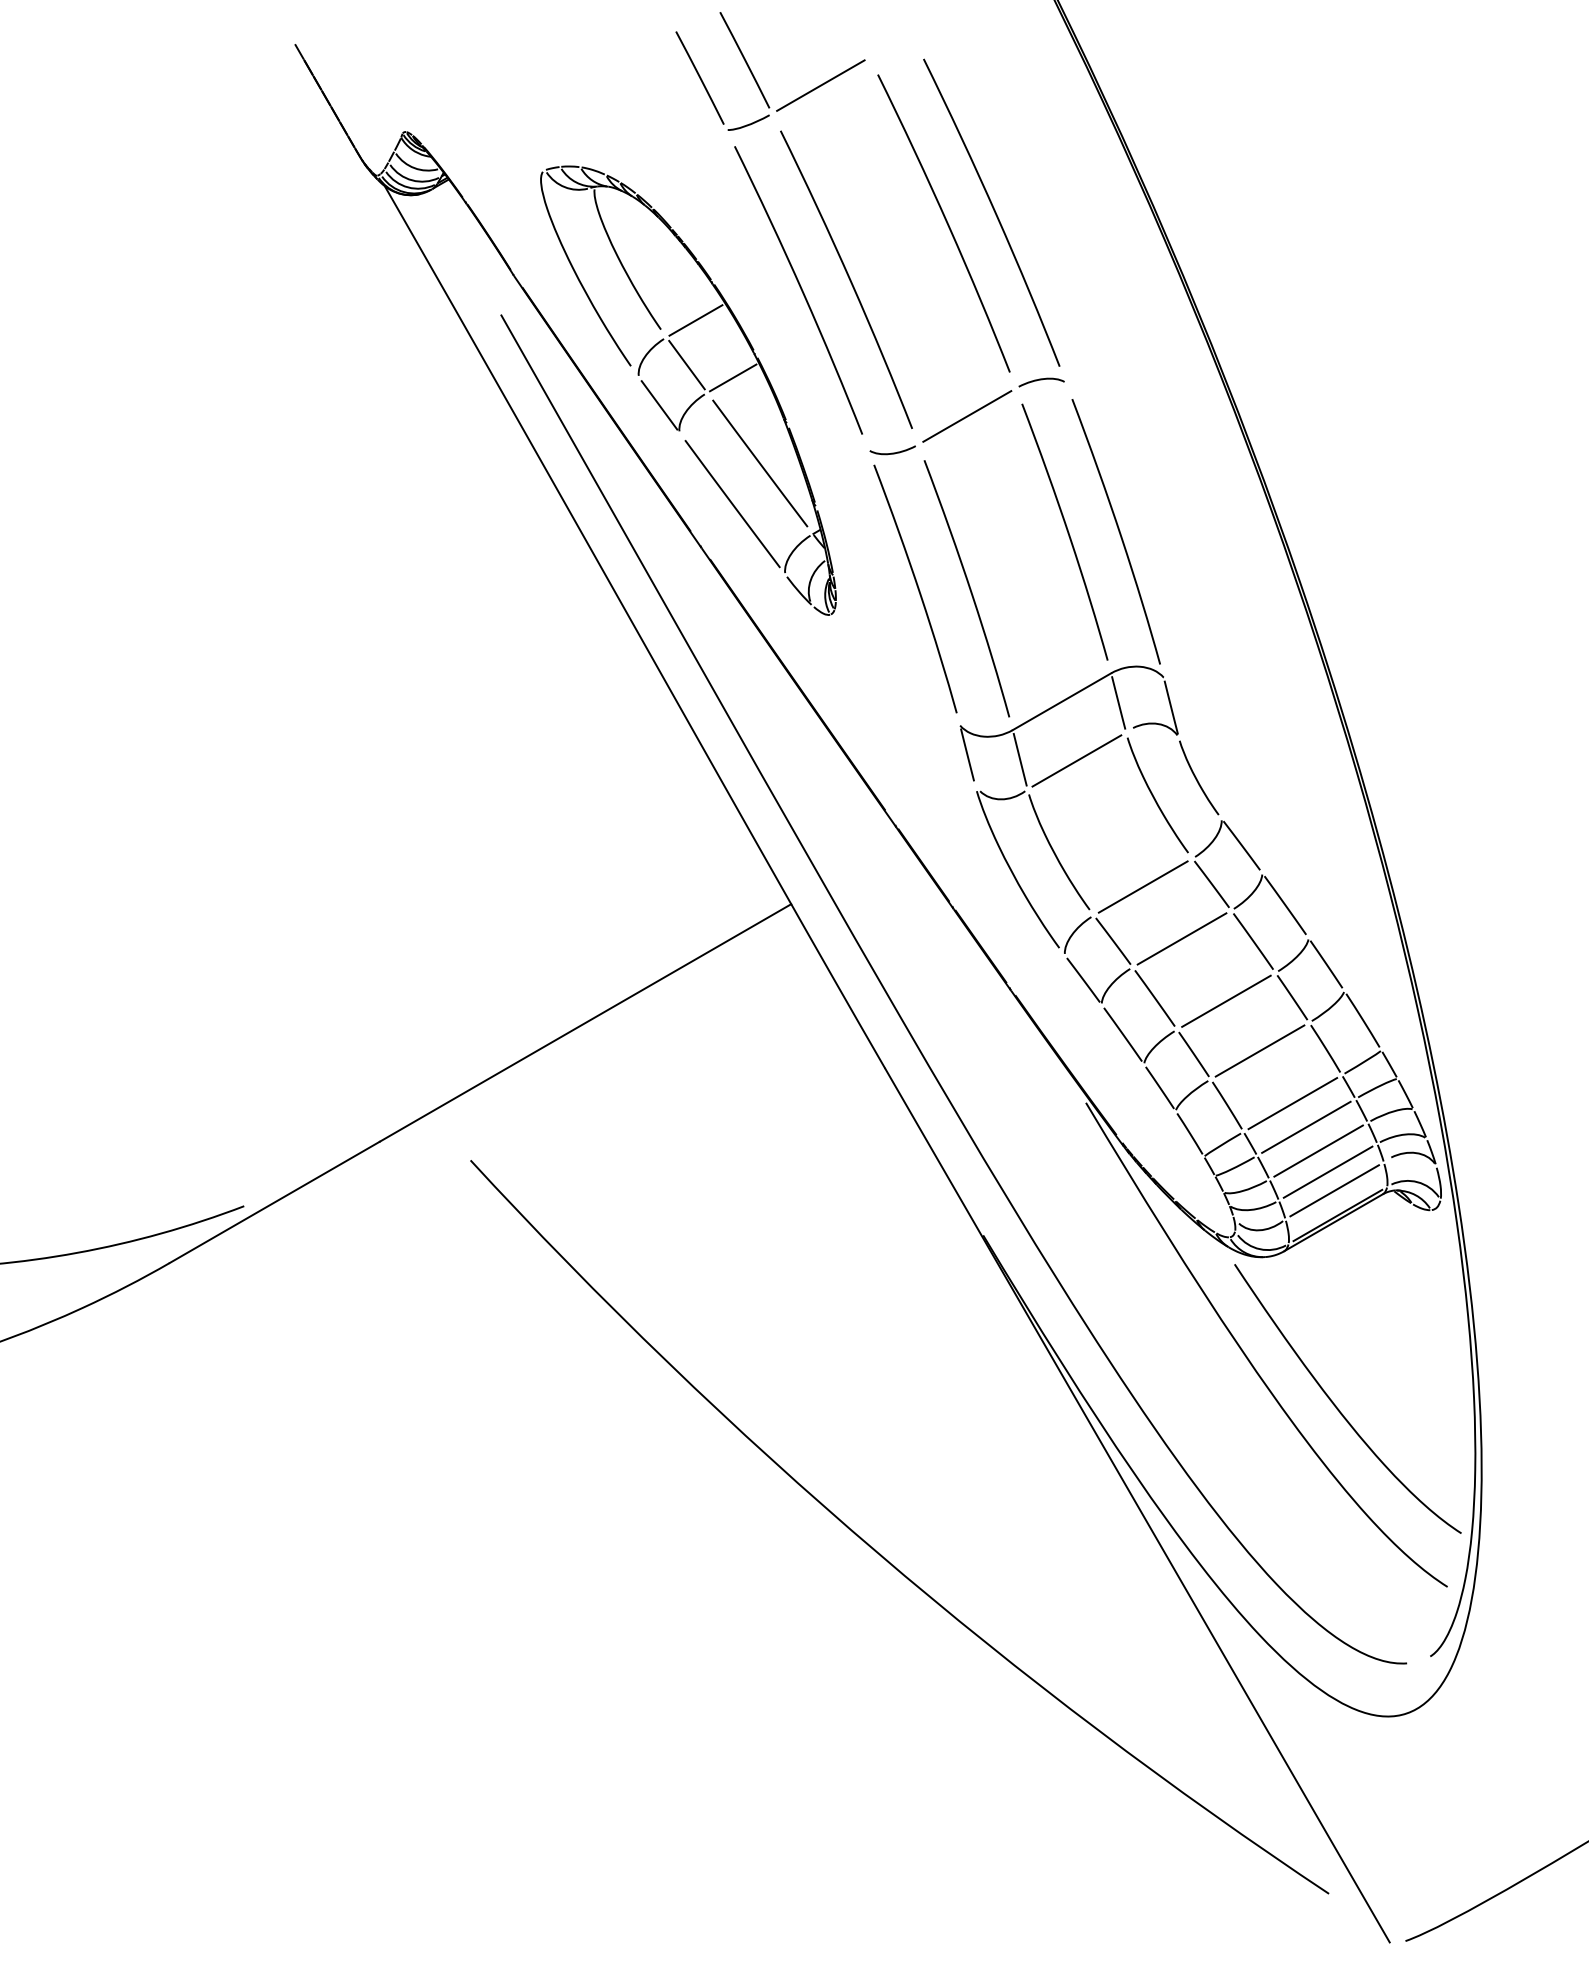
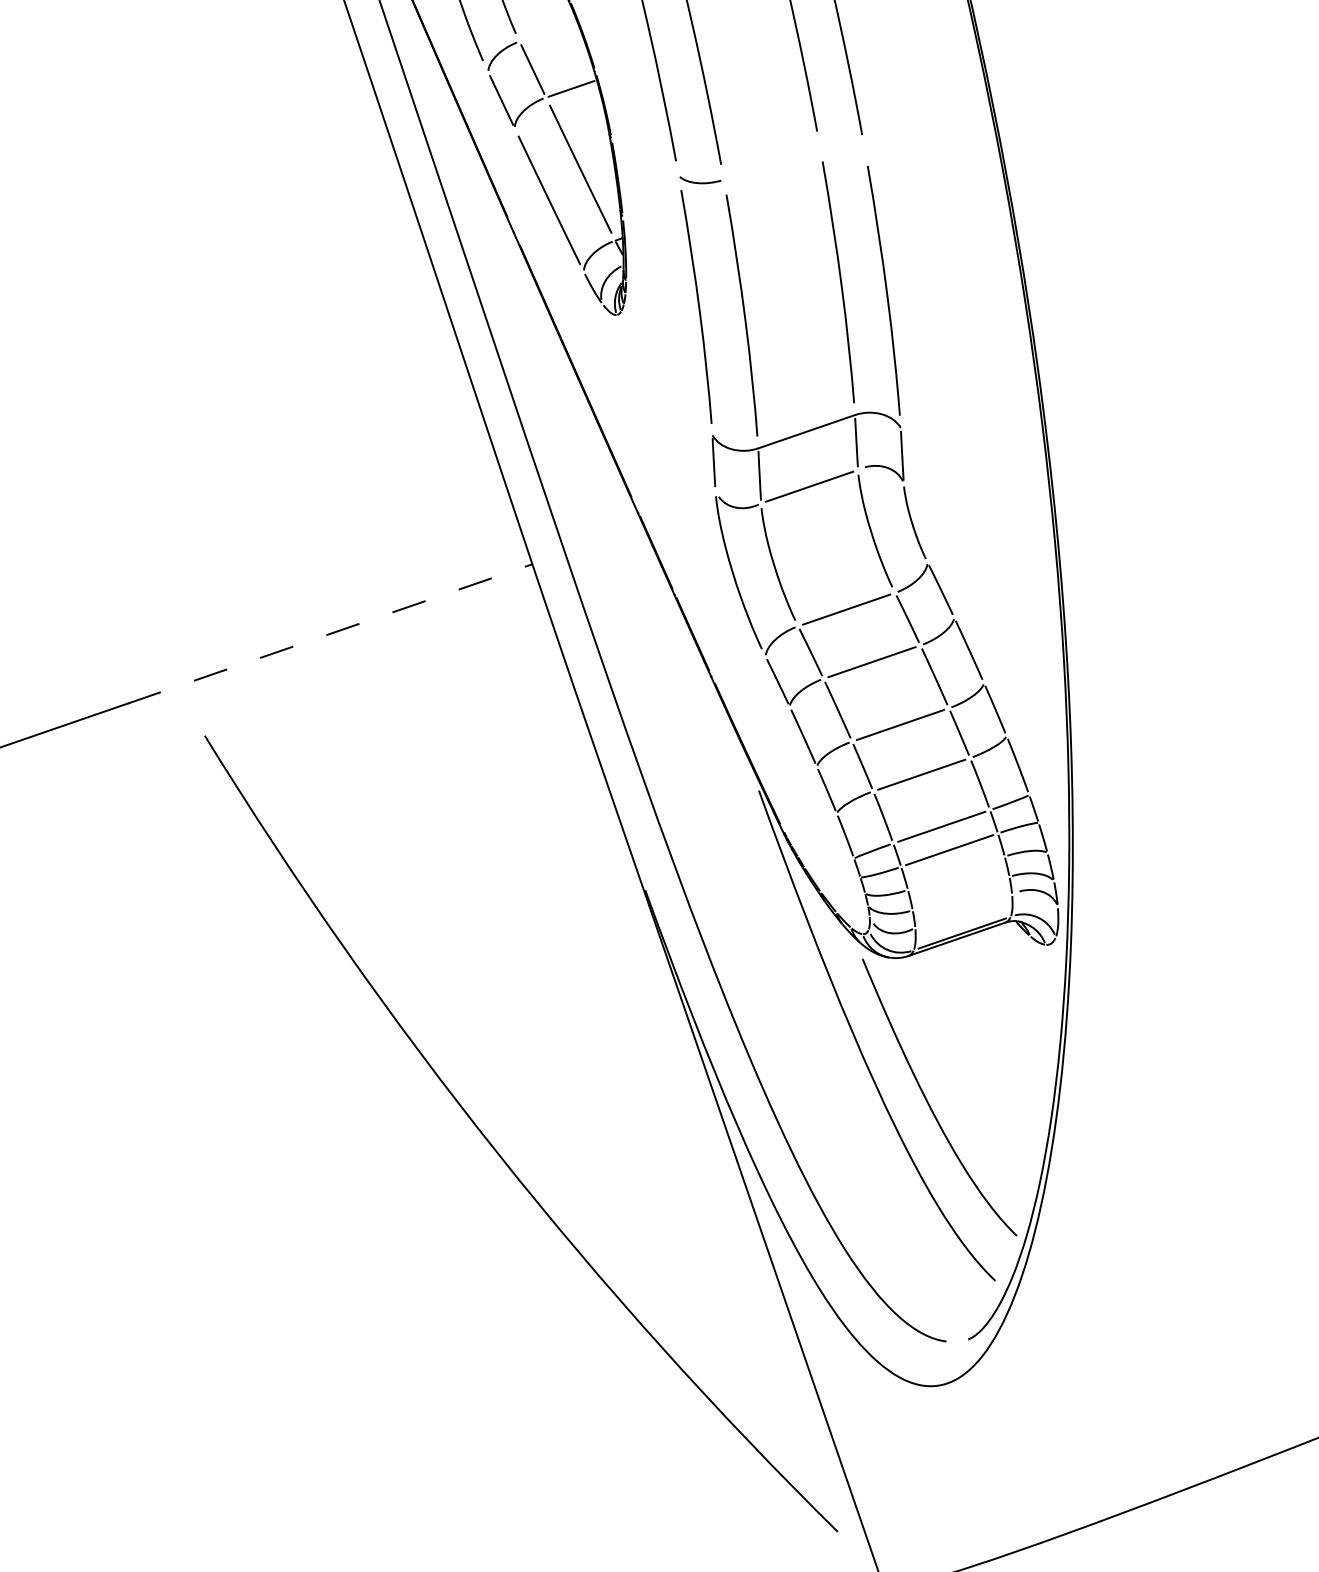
line: (695, 320) -> (548, 31), removed
curve: (1041, 380) -> (843, 144), removed
line: (967, 416) -> (772, 163), removed
line: (585, 1022) -> (330, 633), solid -> dashed
line: (1318, 1150) -> (956, 872), removed
line: (1327, 1171) -> (960, 892), removed
line: (1334, 1190) -> (963, 910), removed

